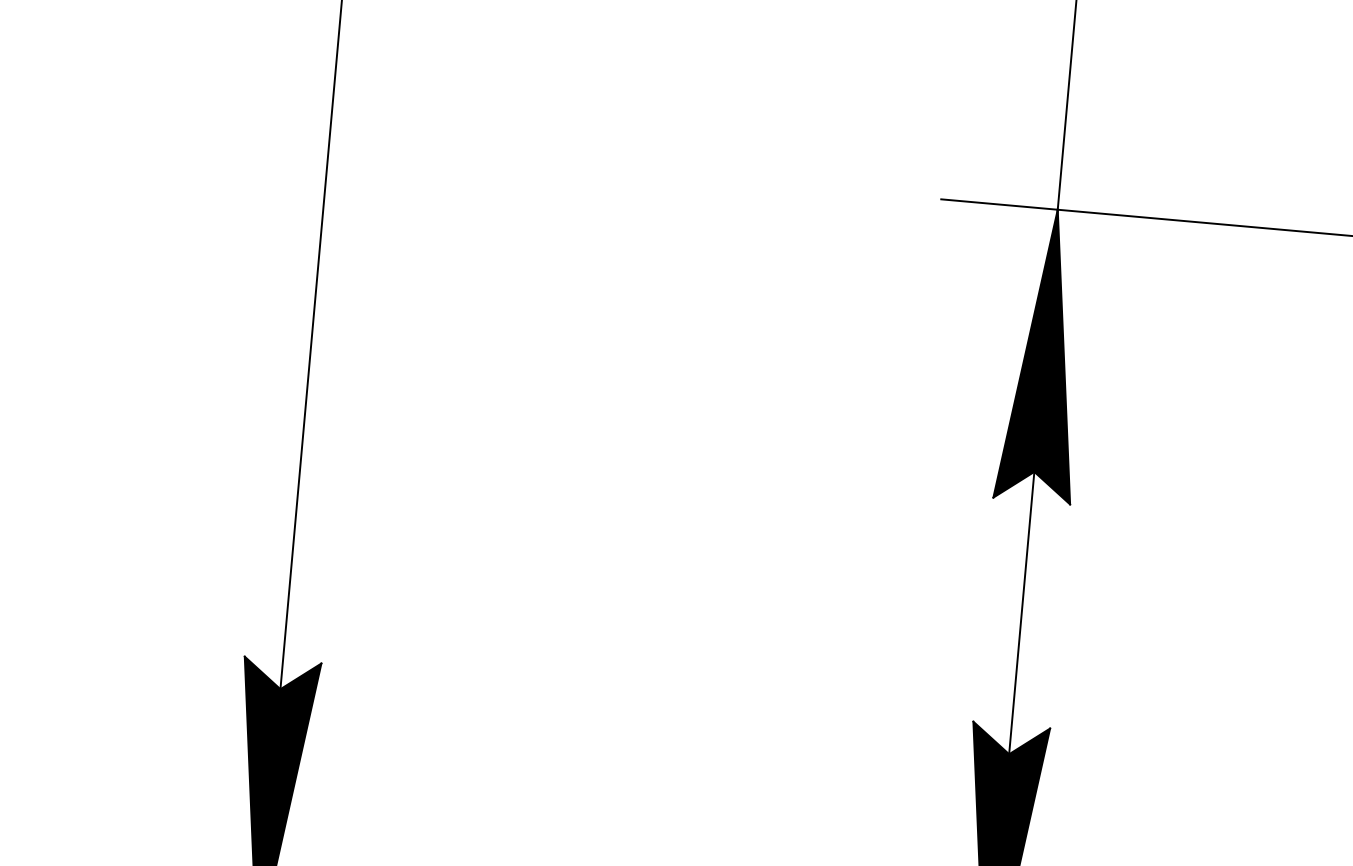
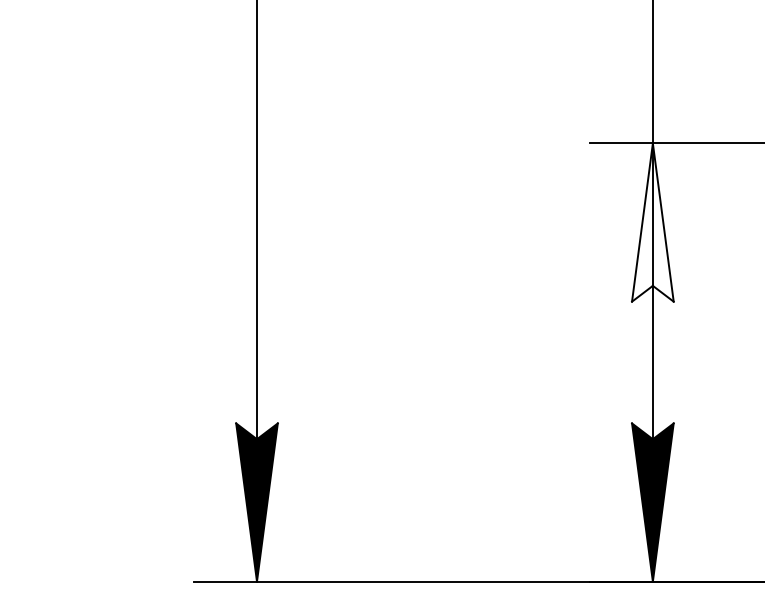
fill: (1044, 355) -> (652, 222), removed

